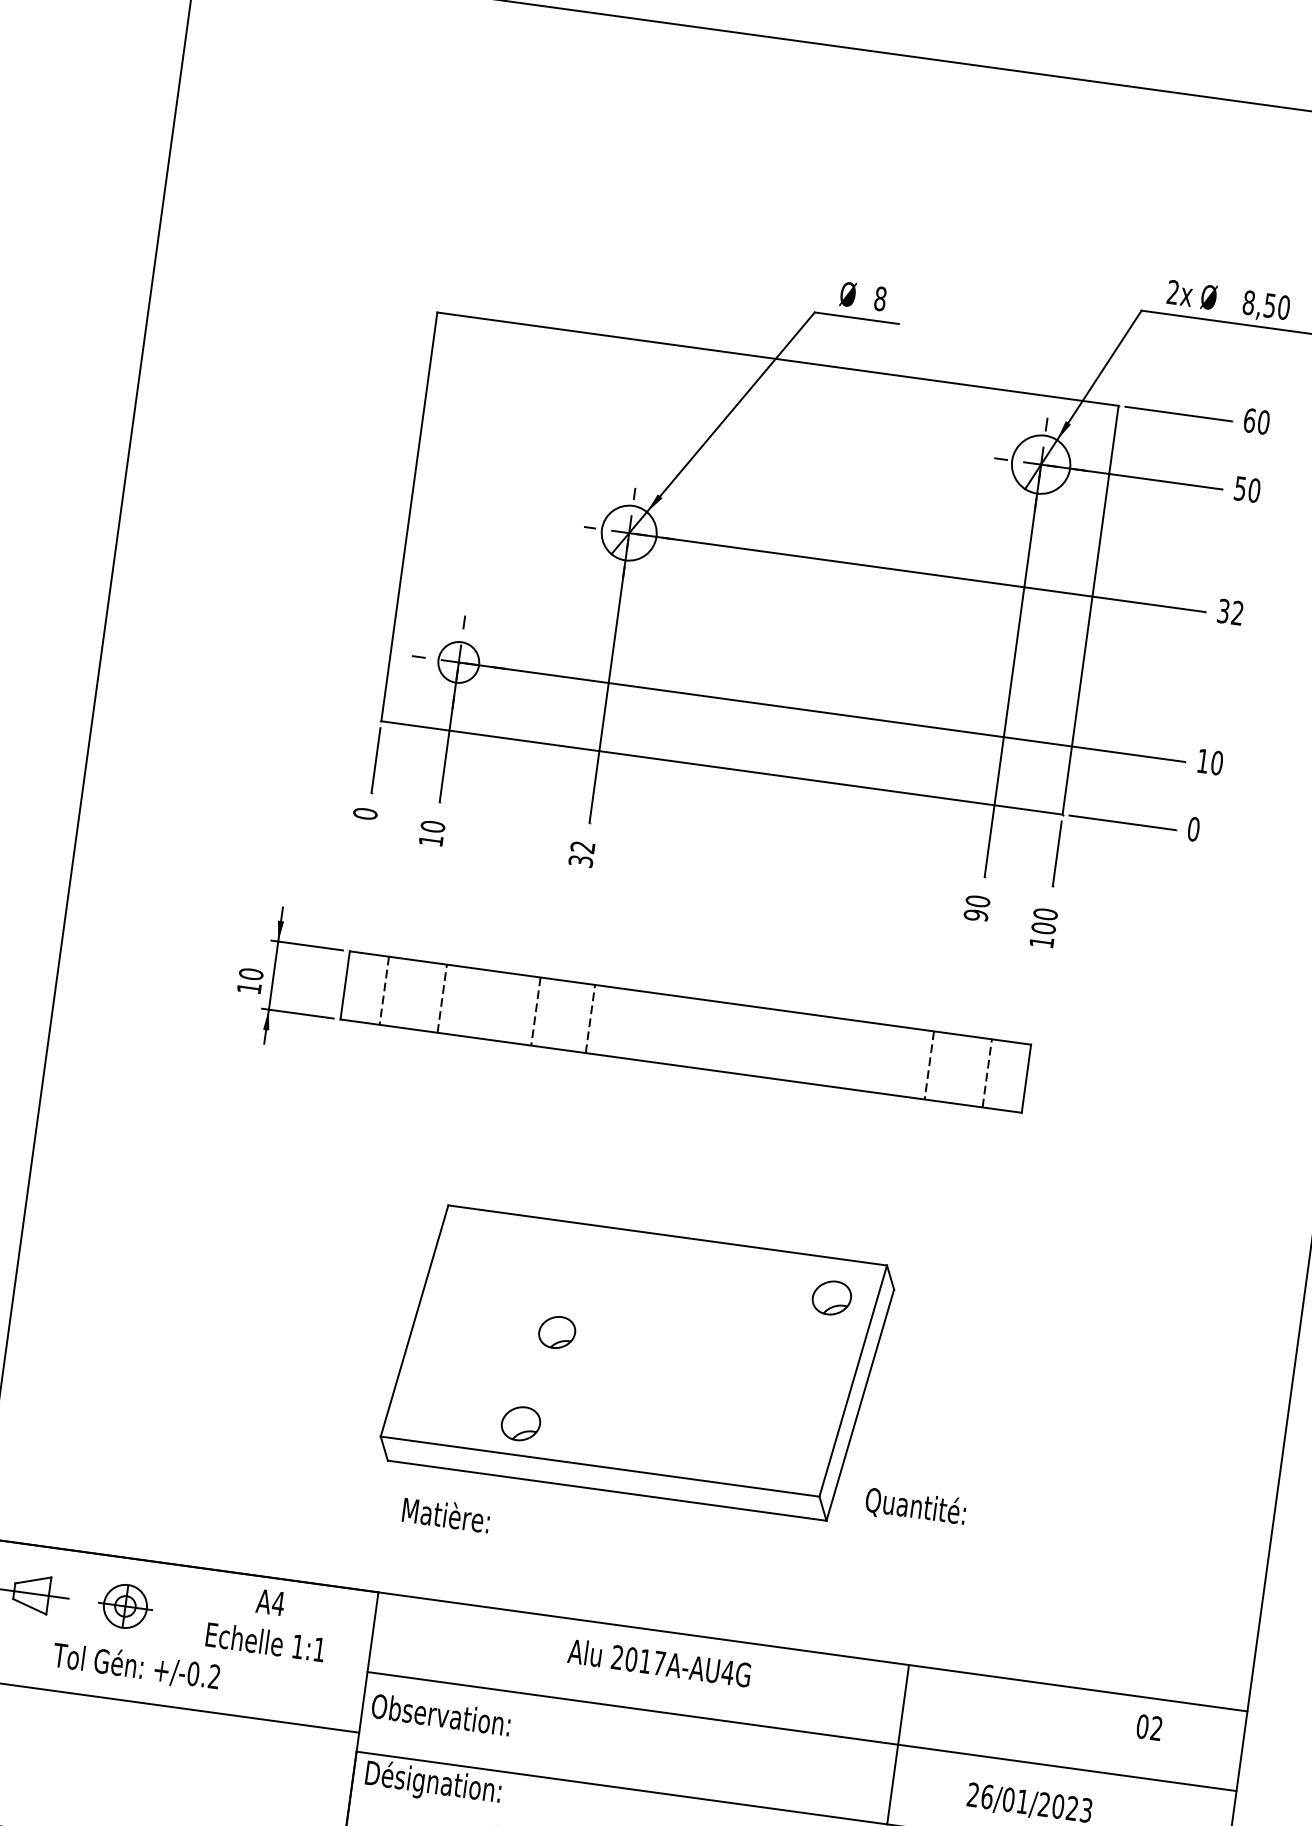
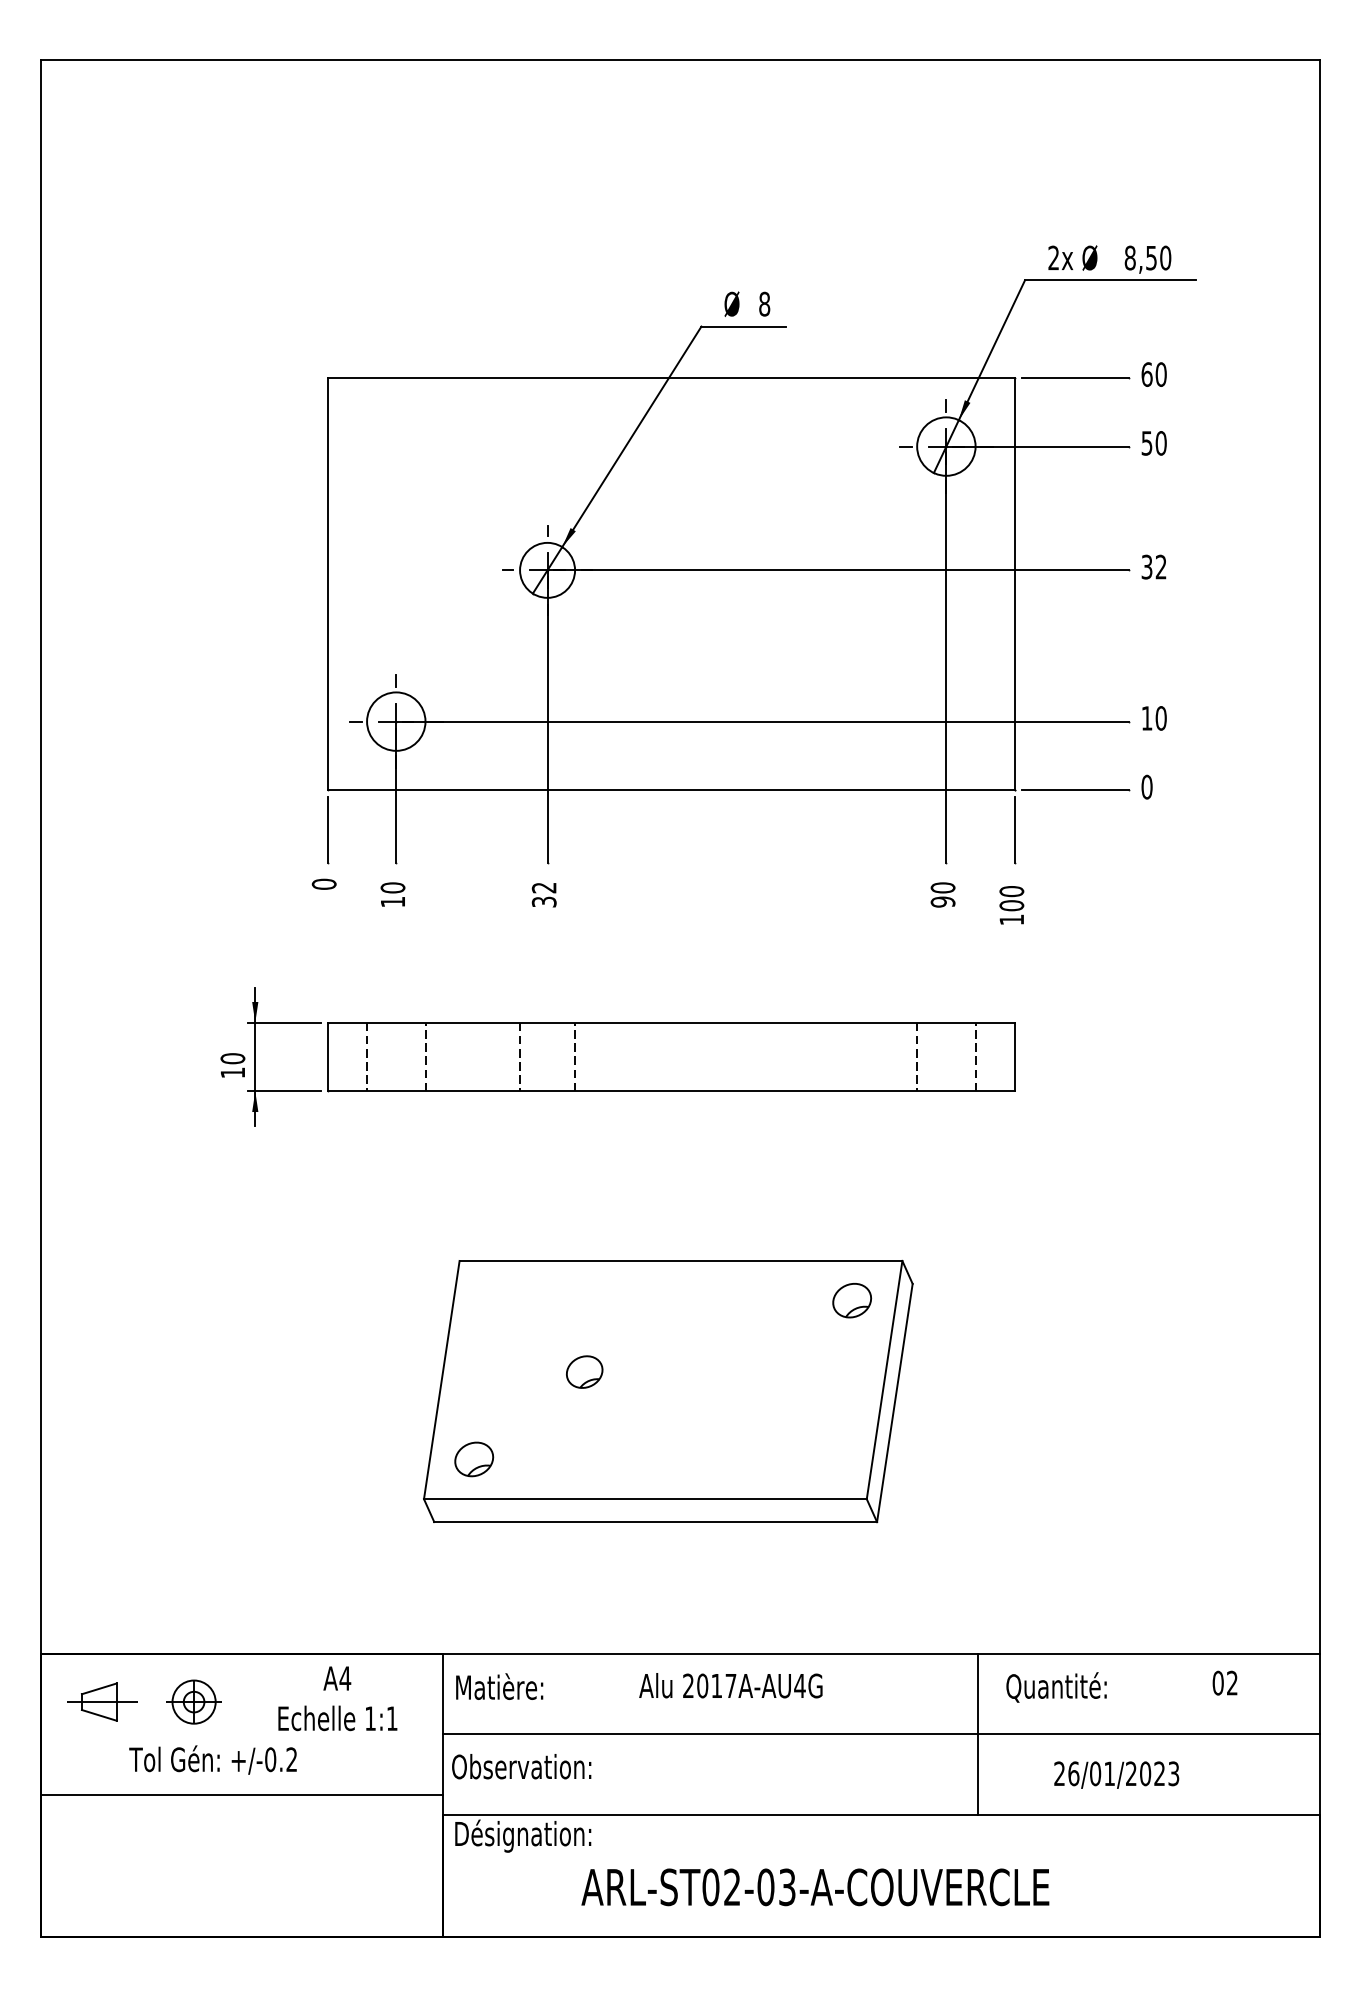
circle: (459, 662) -> (396, 721), size x1.43
part: (521, 1423) -> (474, 1459), moved
text: (915, 1507) -> (1056, 1687), moved
text: (446, 1514) -> (499, 1686), moved

